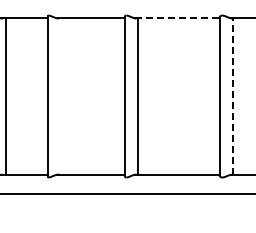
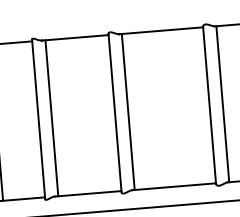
line: (177, 18) -> (161, 30), dashed -> solid
line: (61, 96) -> (52, 118), added
line: (232, 96) -> (222, 104), dashed -> solid

